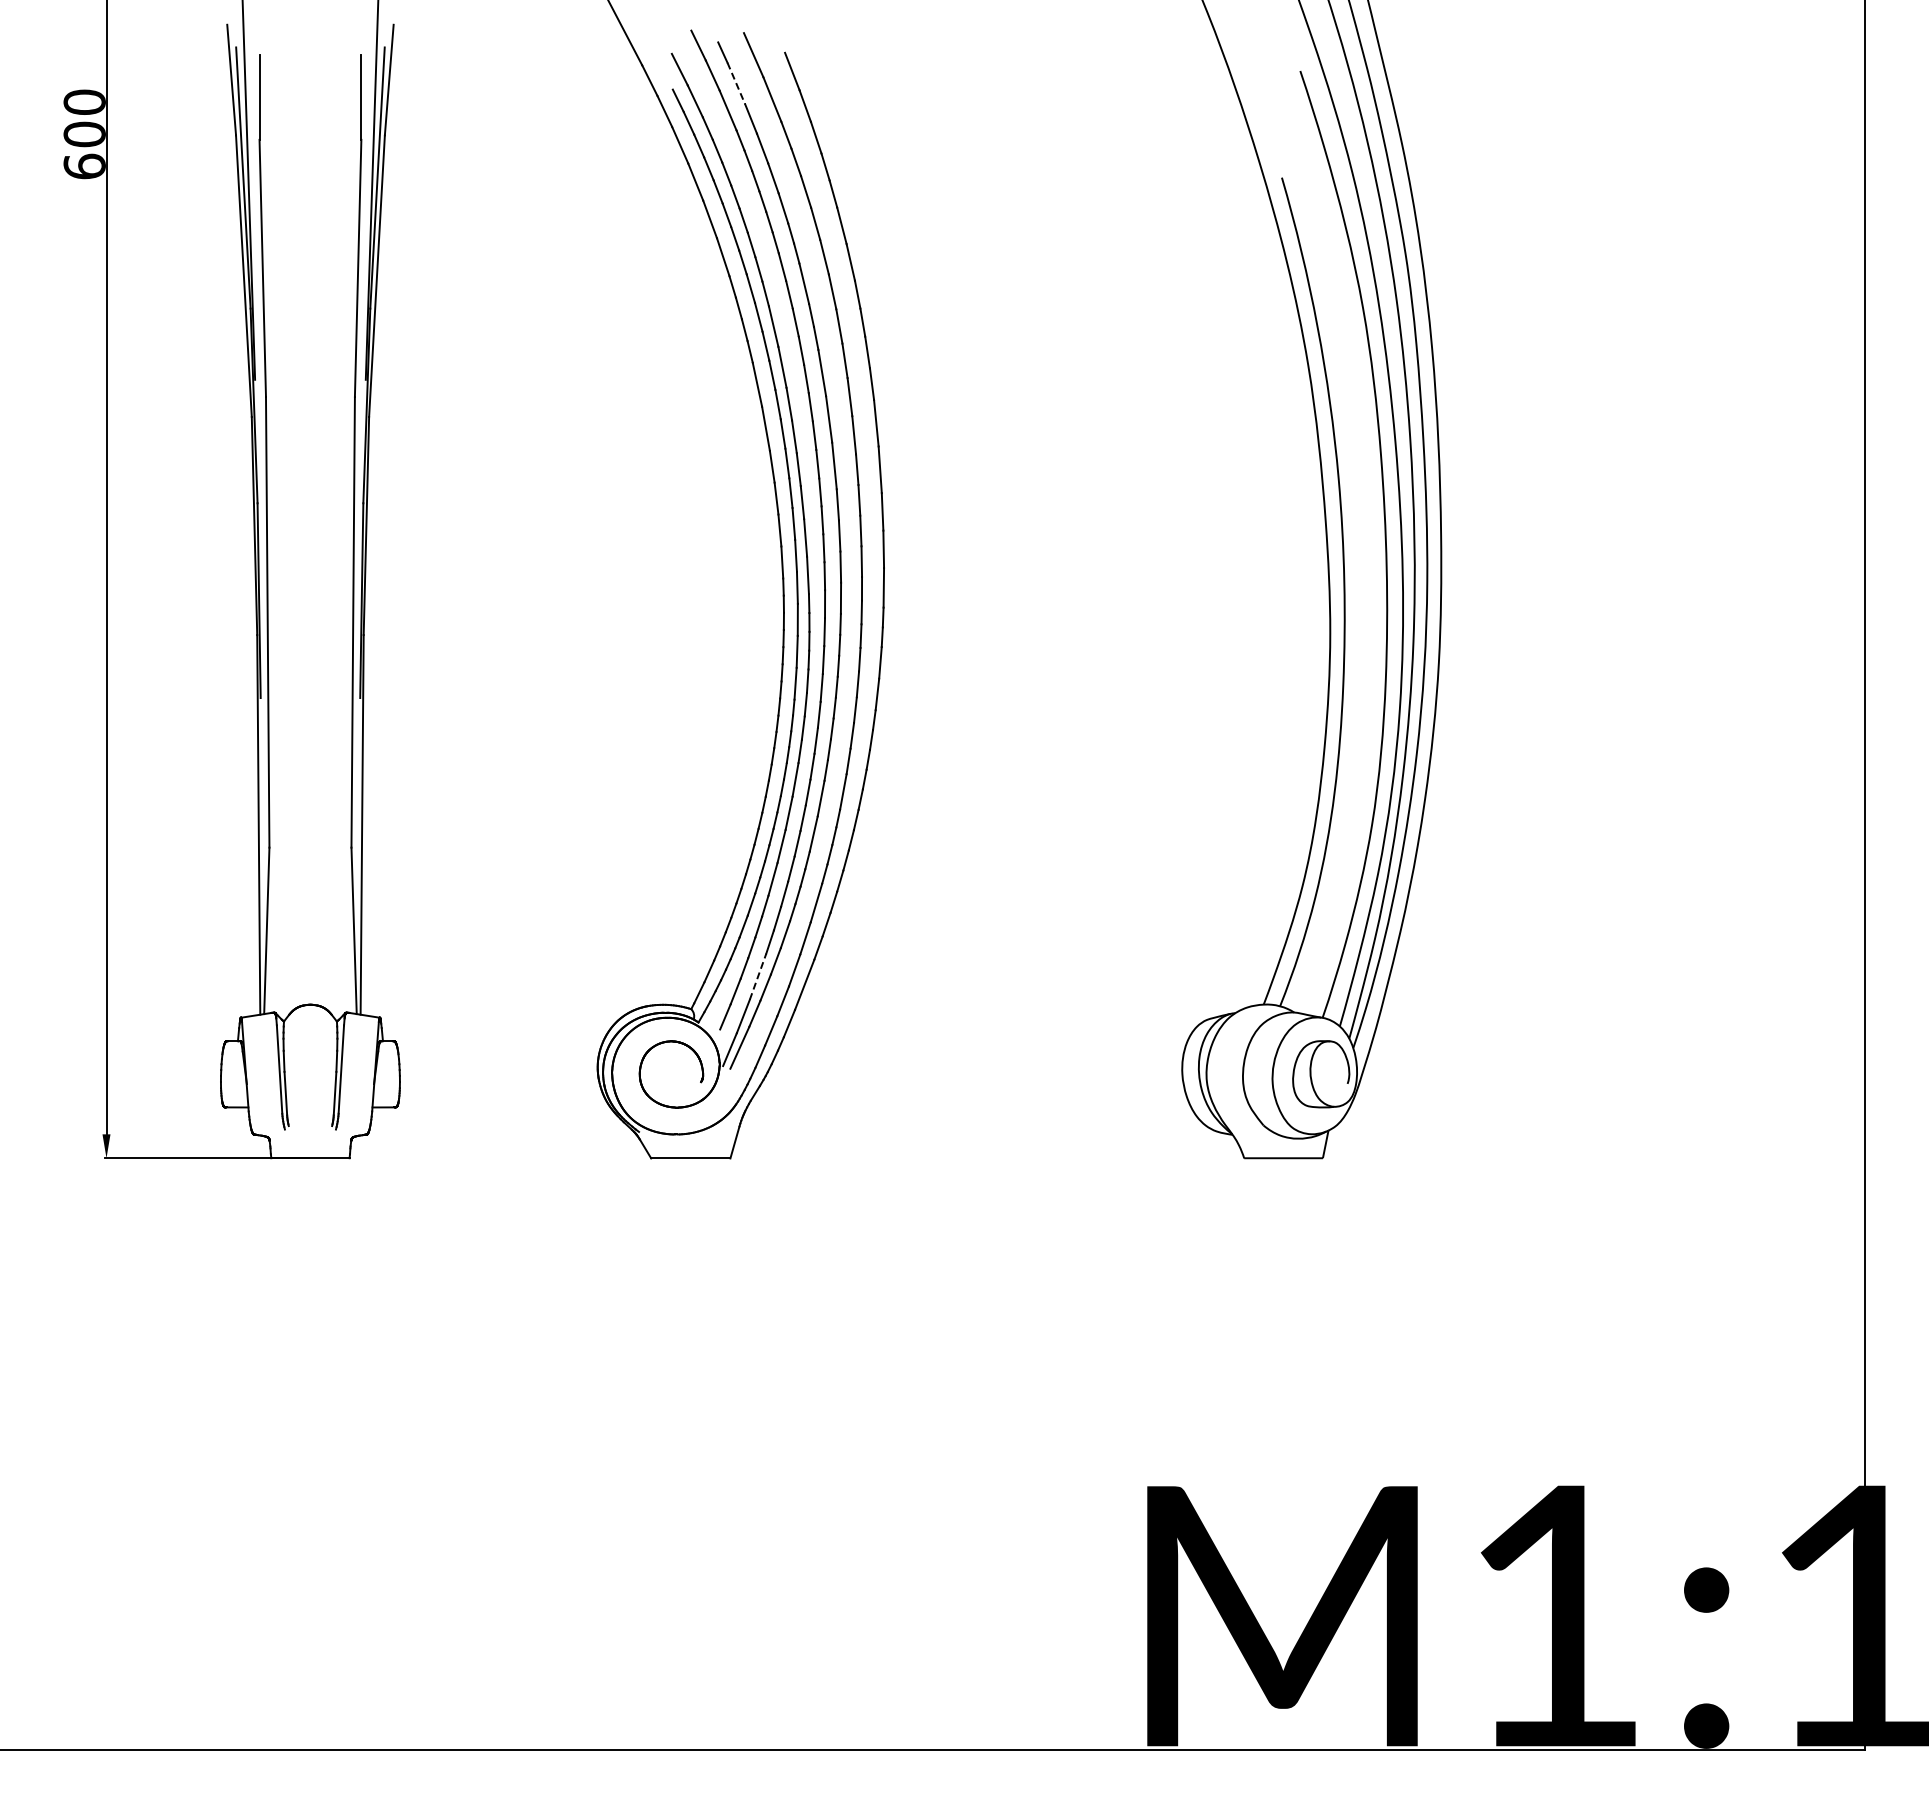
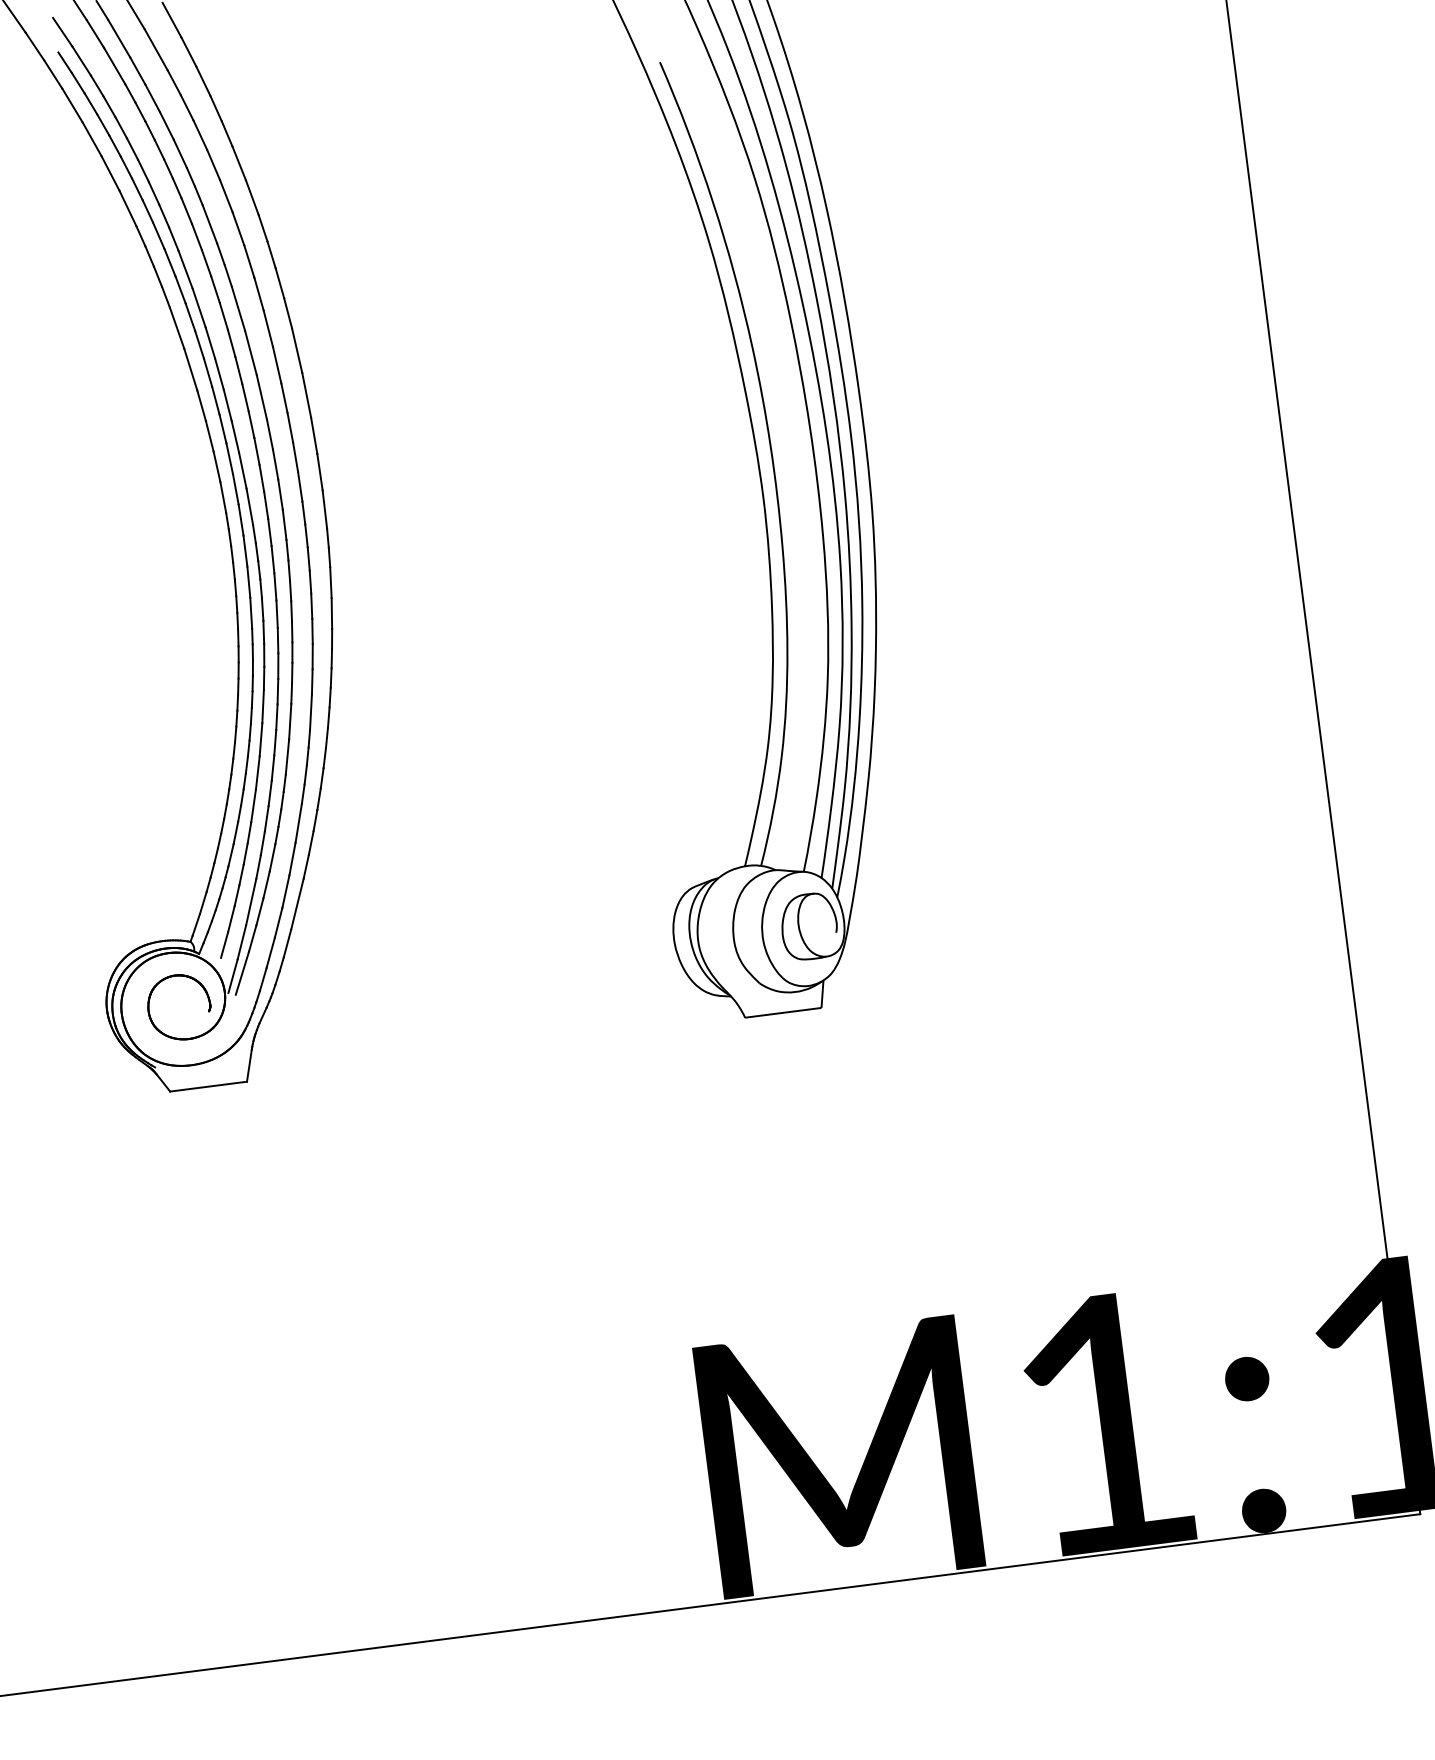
line: (736, 84) -> (119, 39), dashed -> solid
line: (758, 976) -> (251, 901), dashed -> solid

